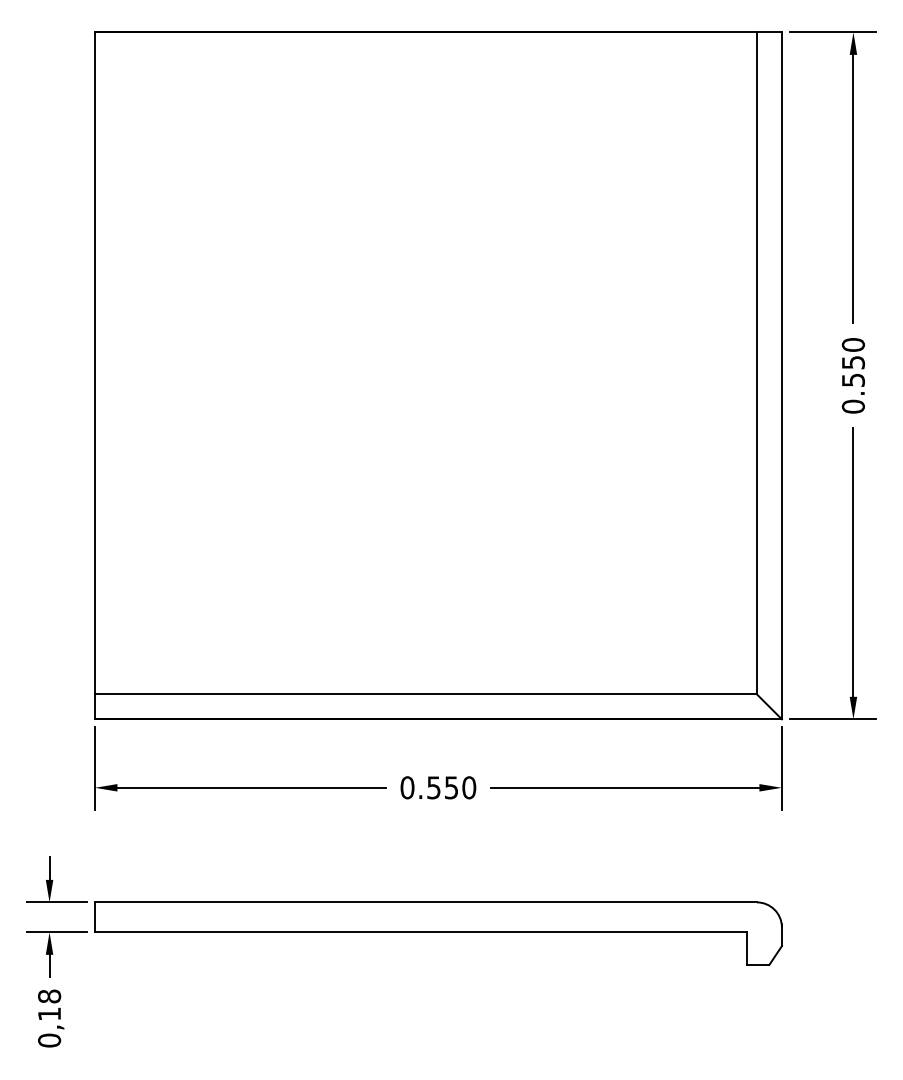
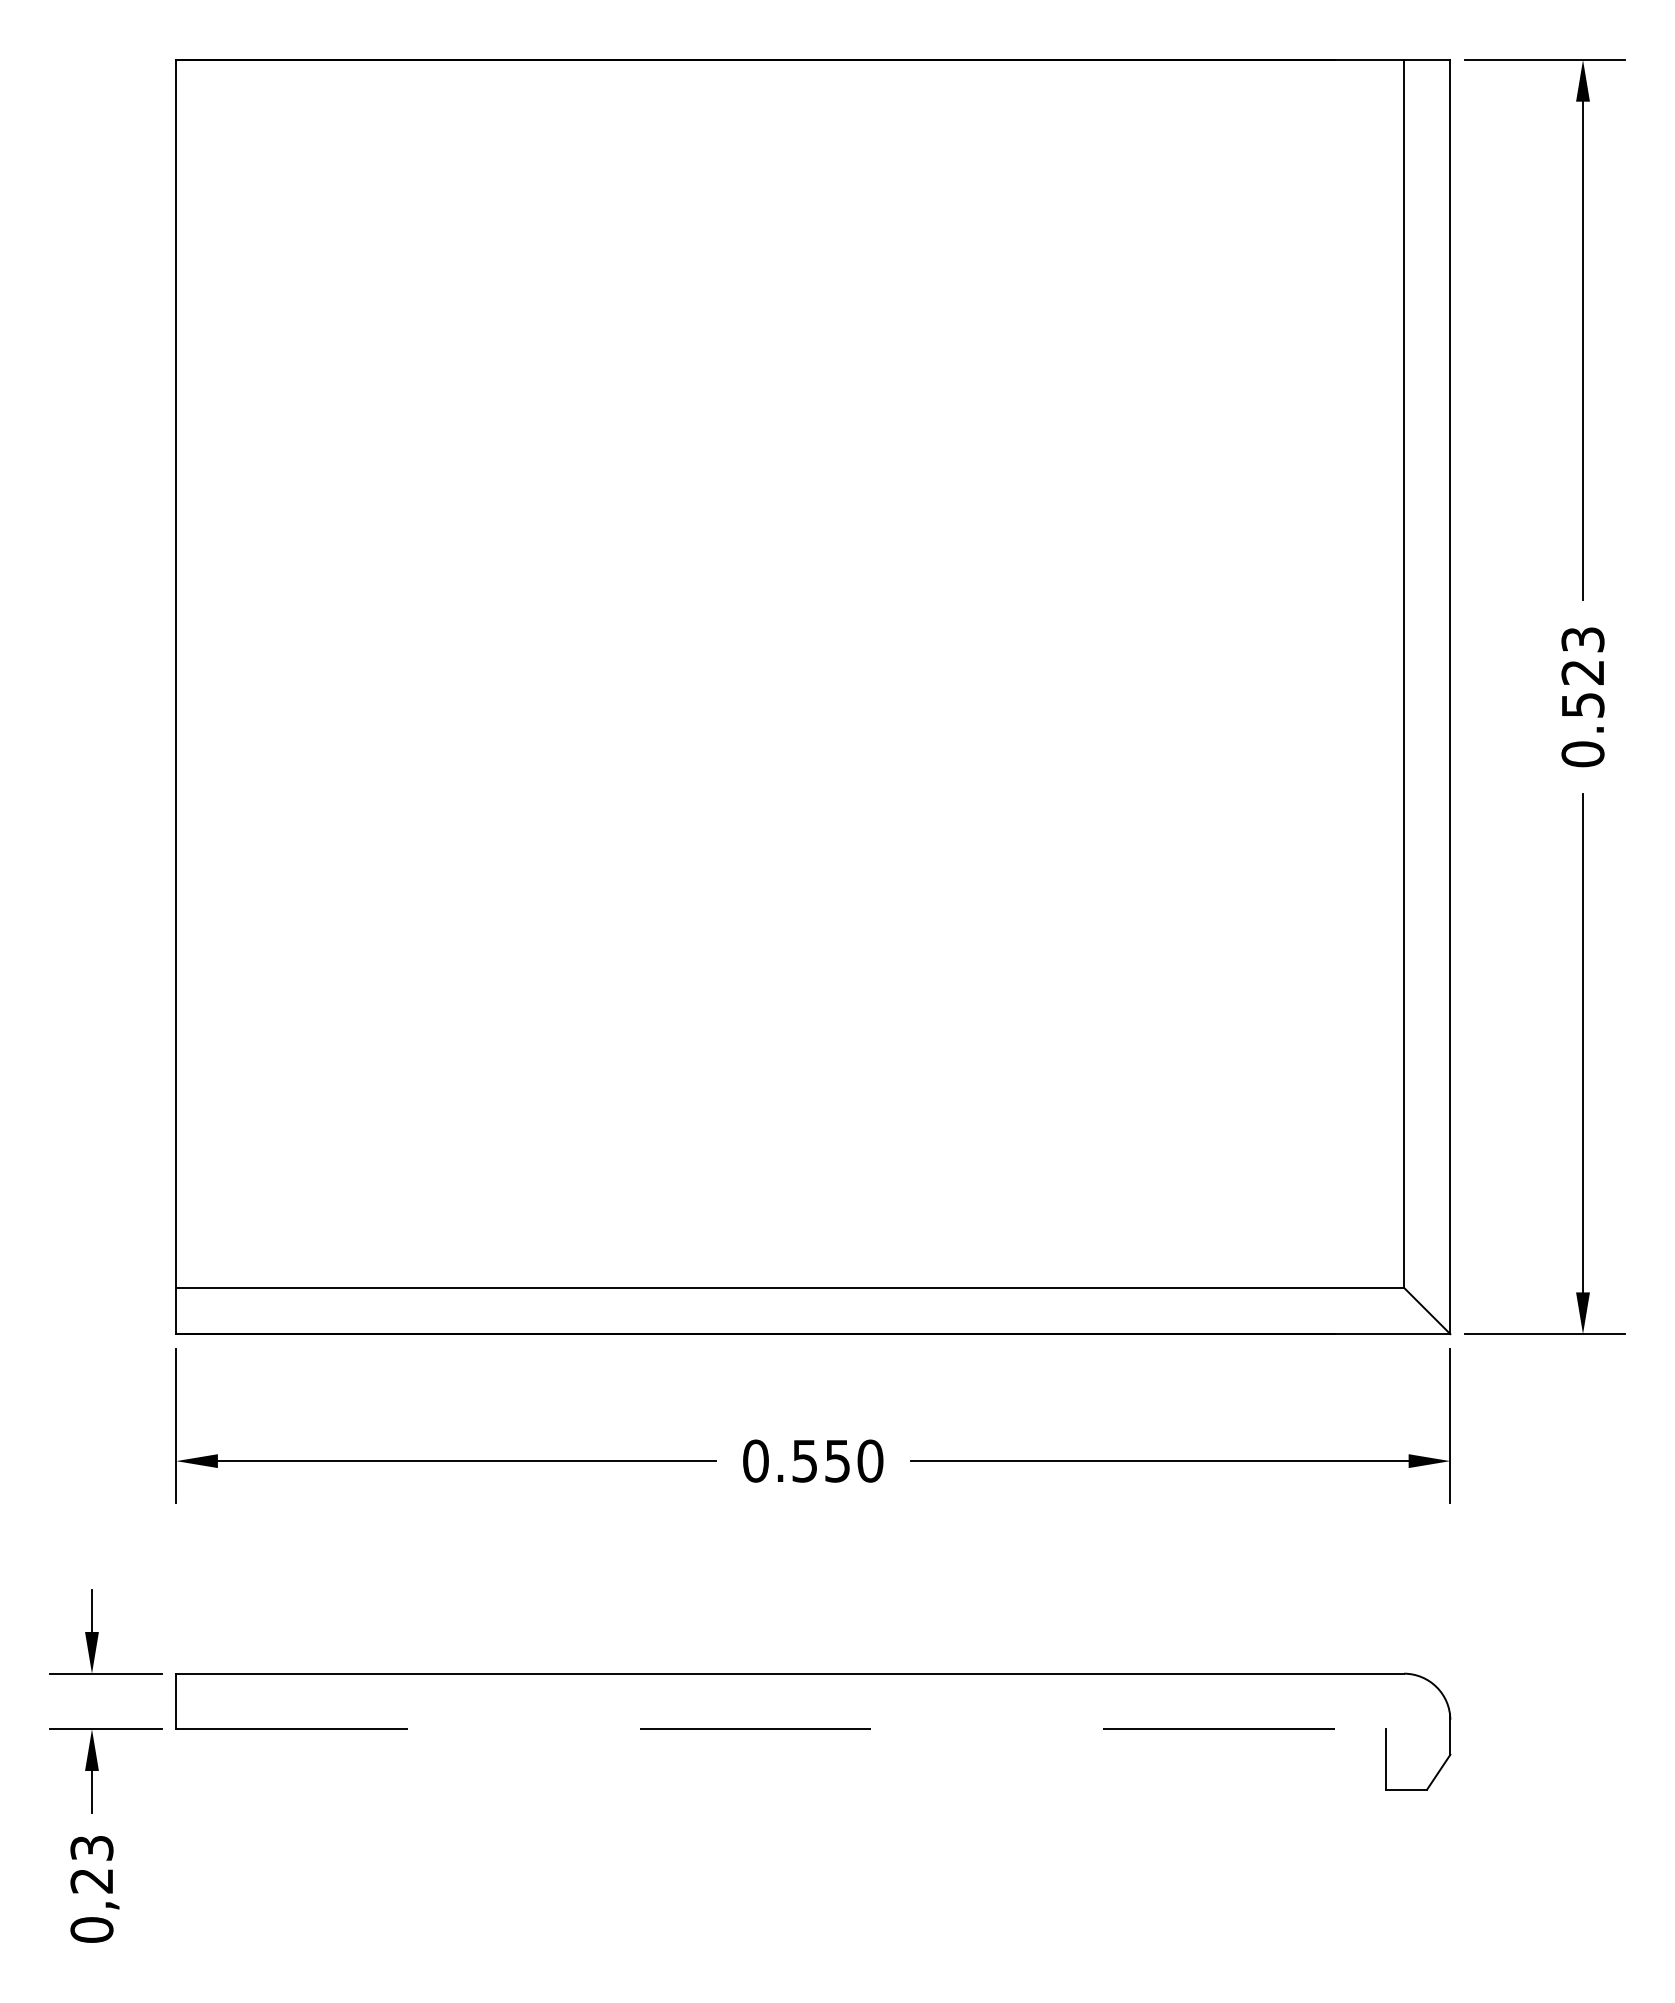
text: (853, 353) -> (1583, 655), 0.550 -> 0.523
line: (420, 932) -> (780, 1729), solid -> dashed
text: (49, 1004) -> (91, 1863), 0,18 -> 0,23

